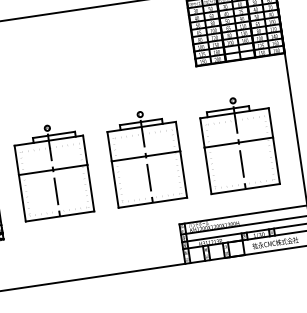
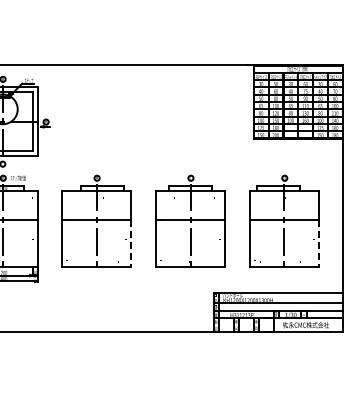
line: (277, 161) -> (319, 244), solid -> dashed
line: (91, 188) -> (131, 244), solid -> dashed

